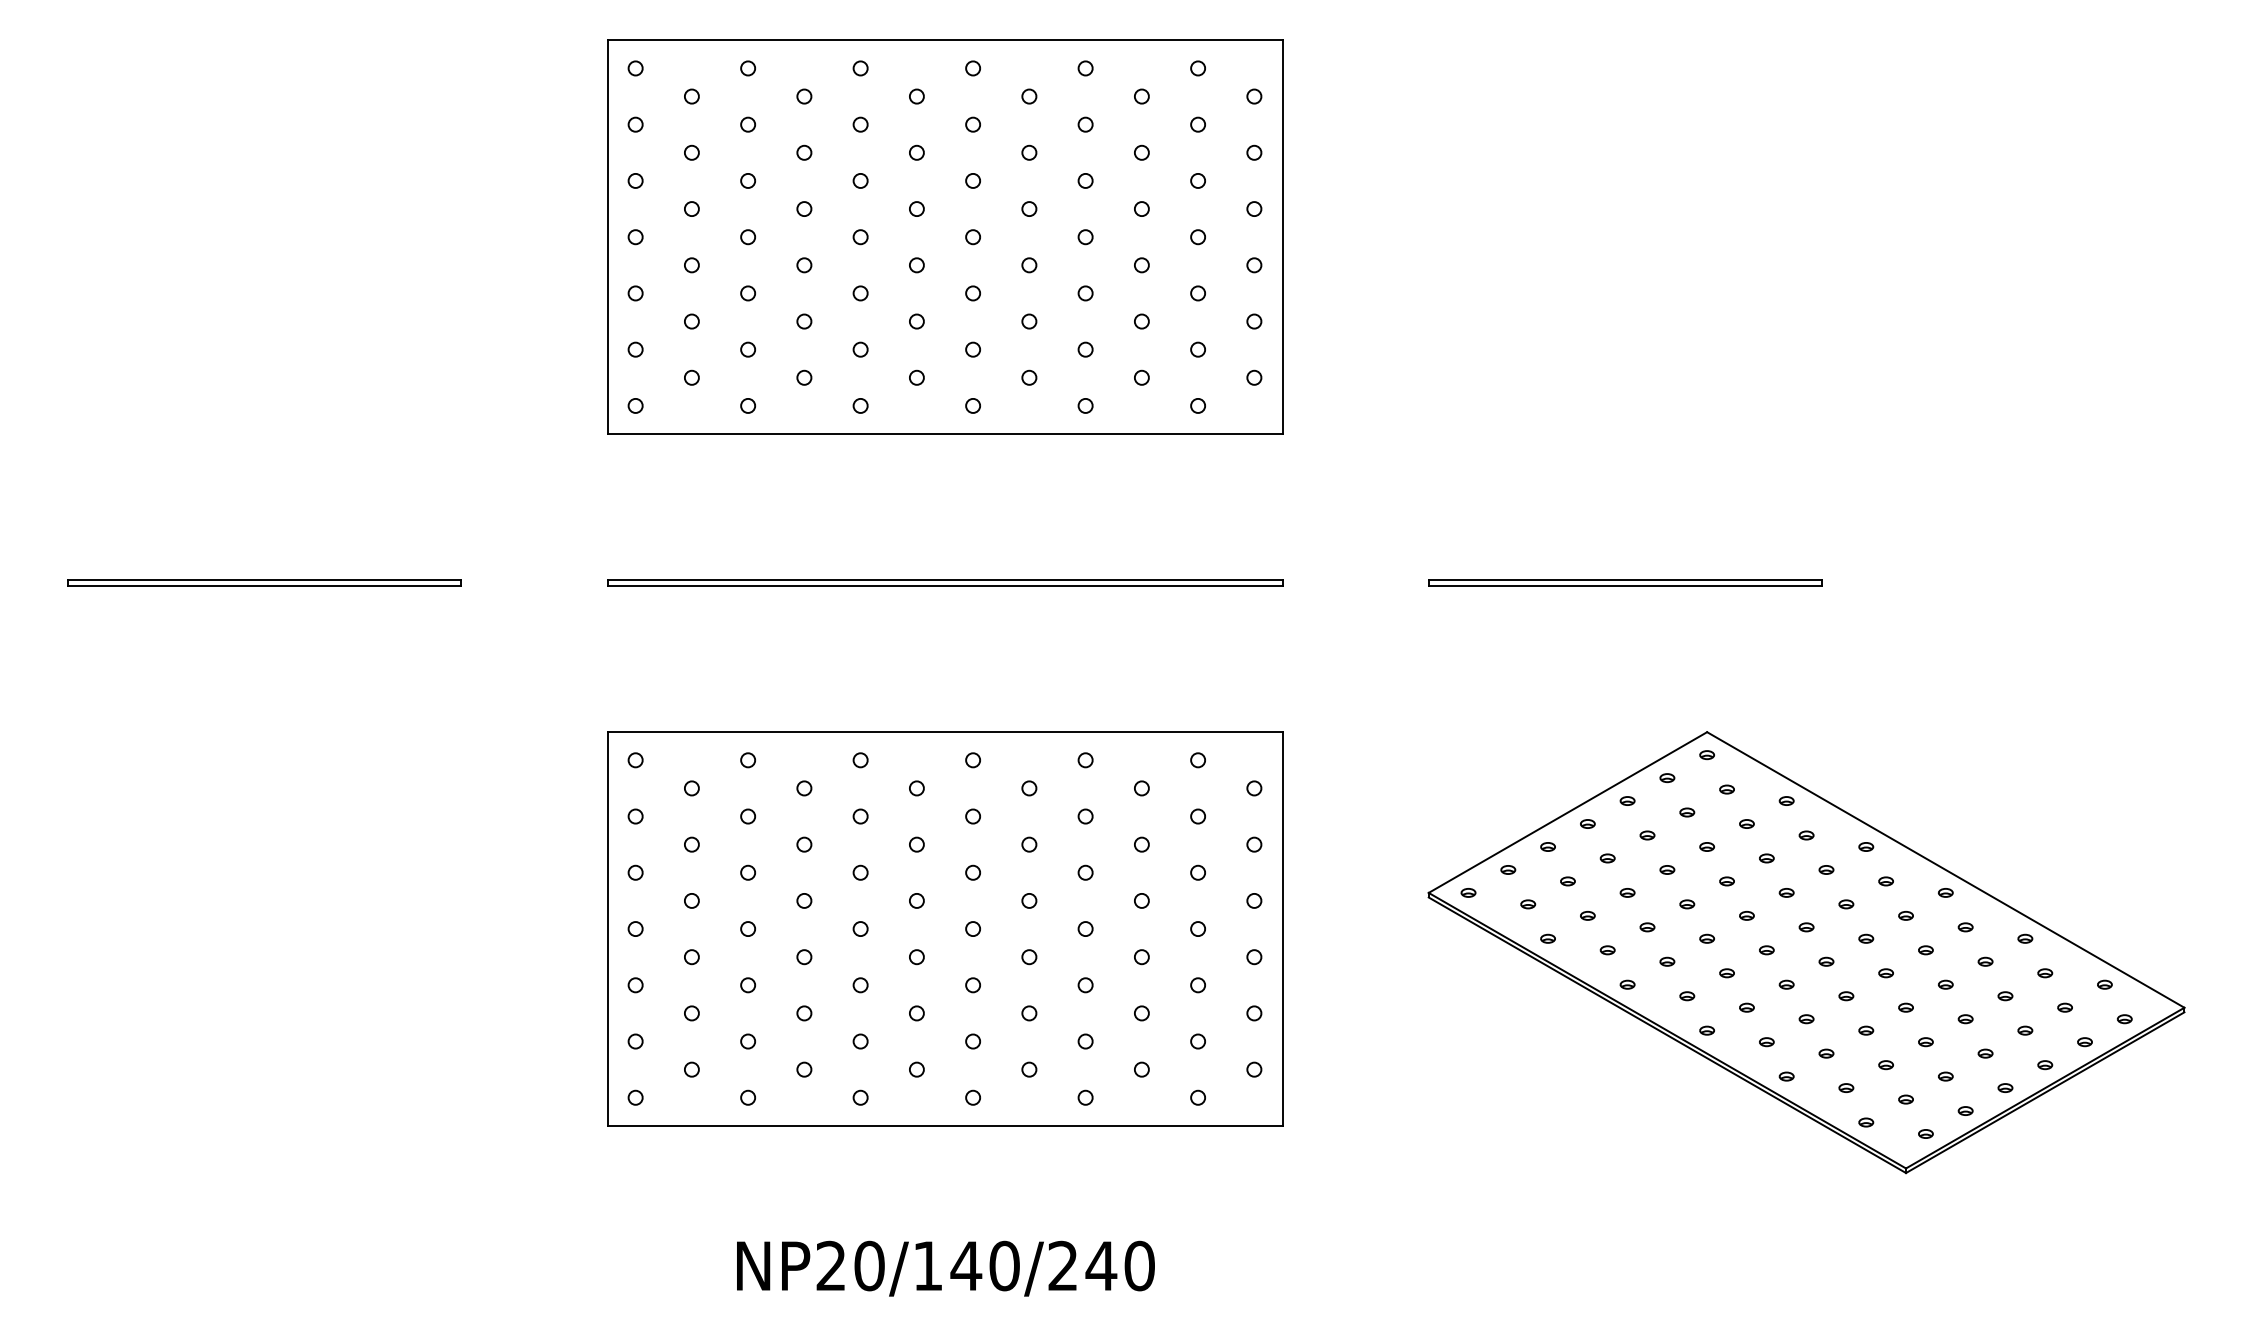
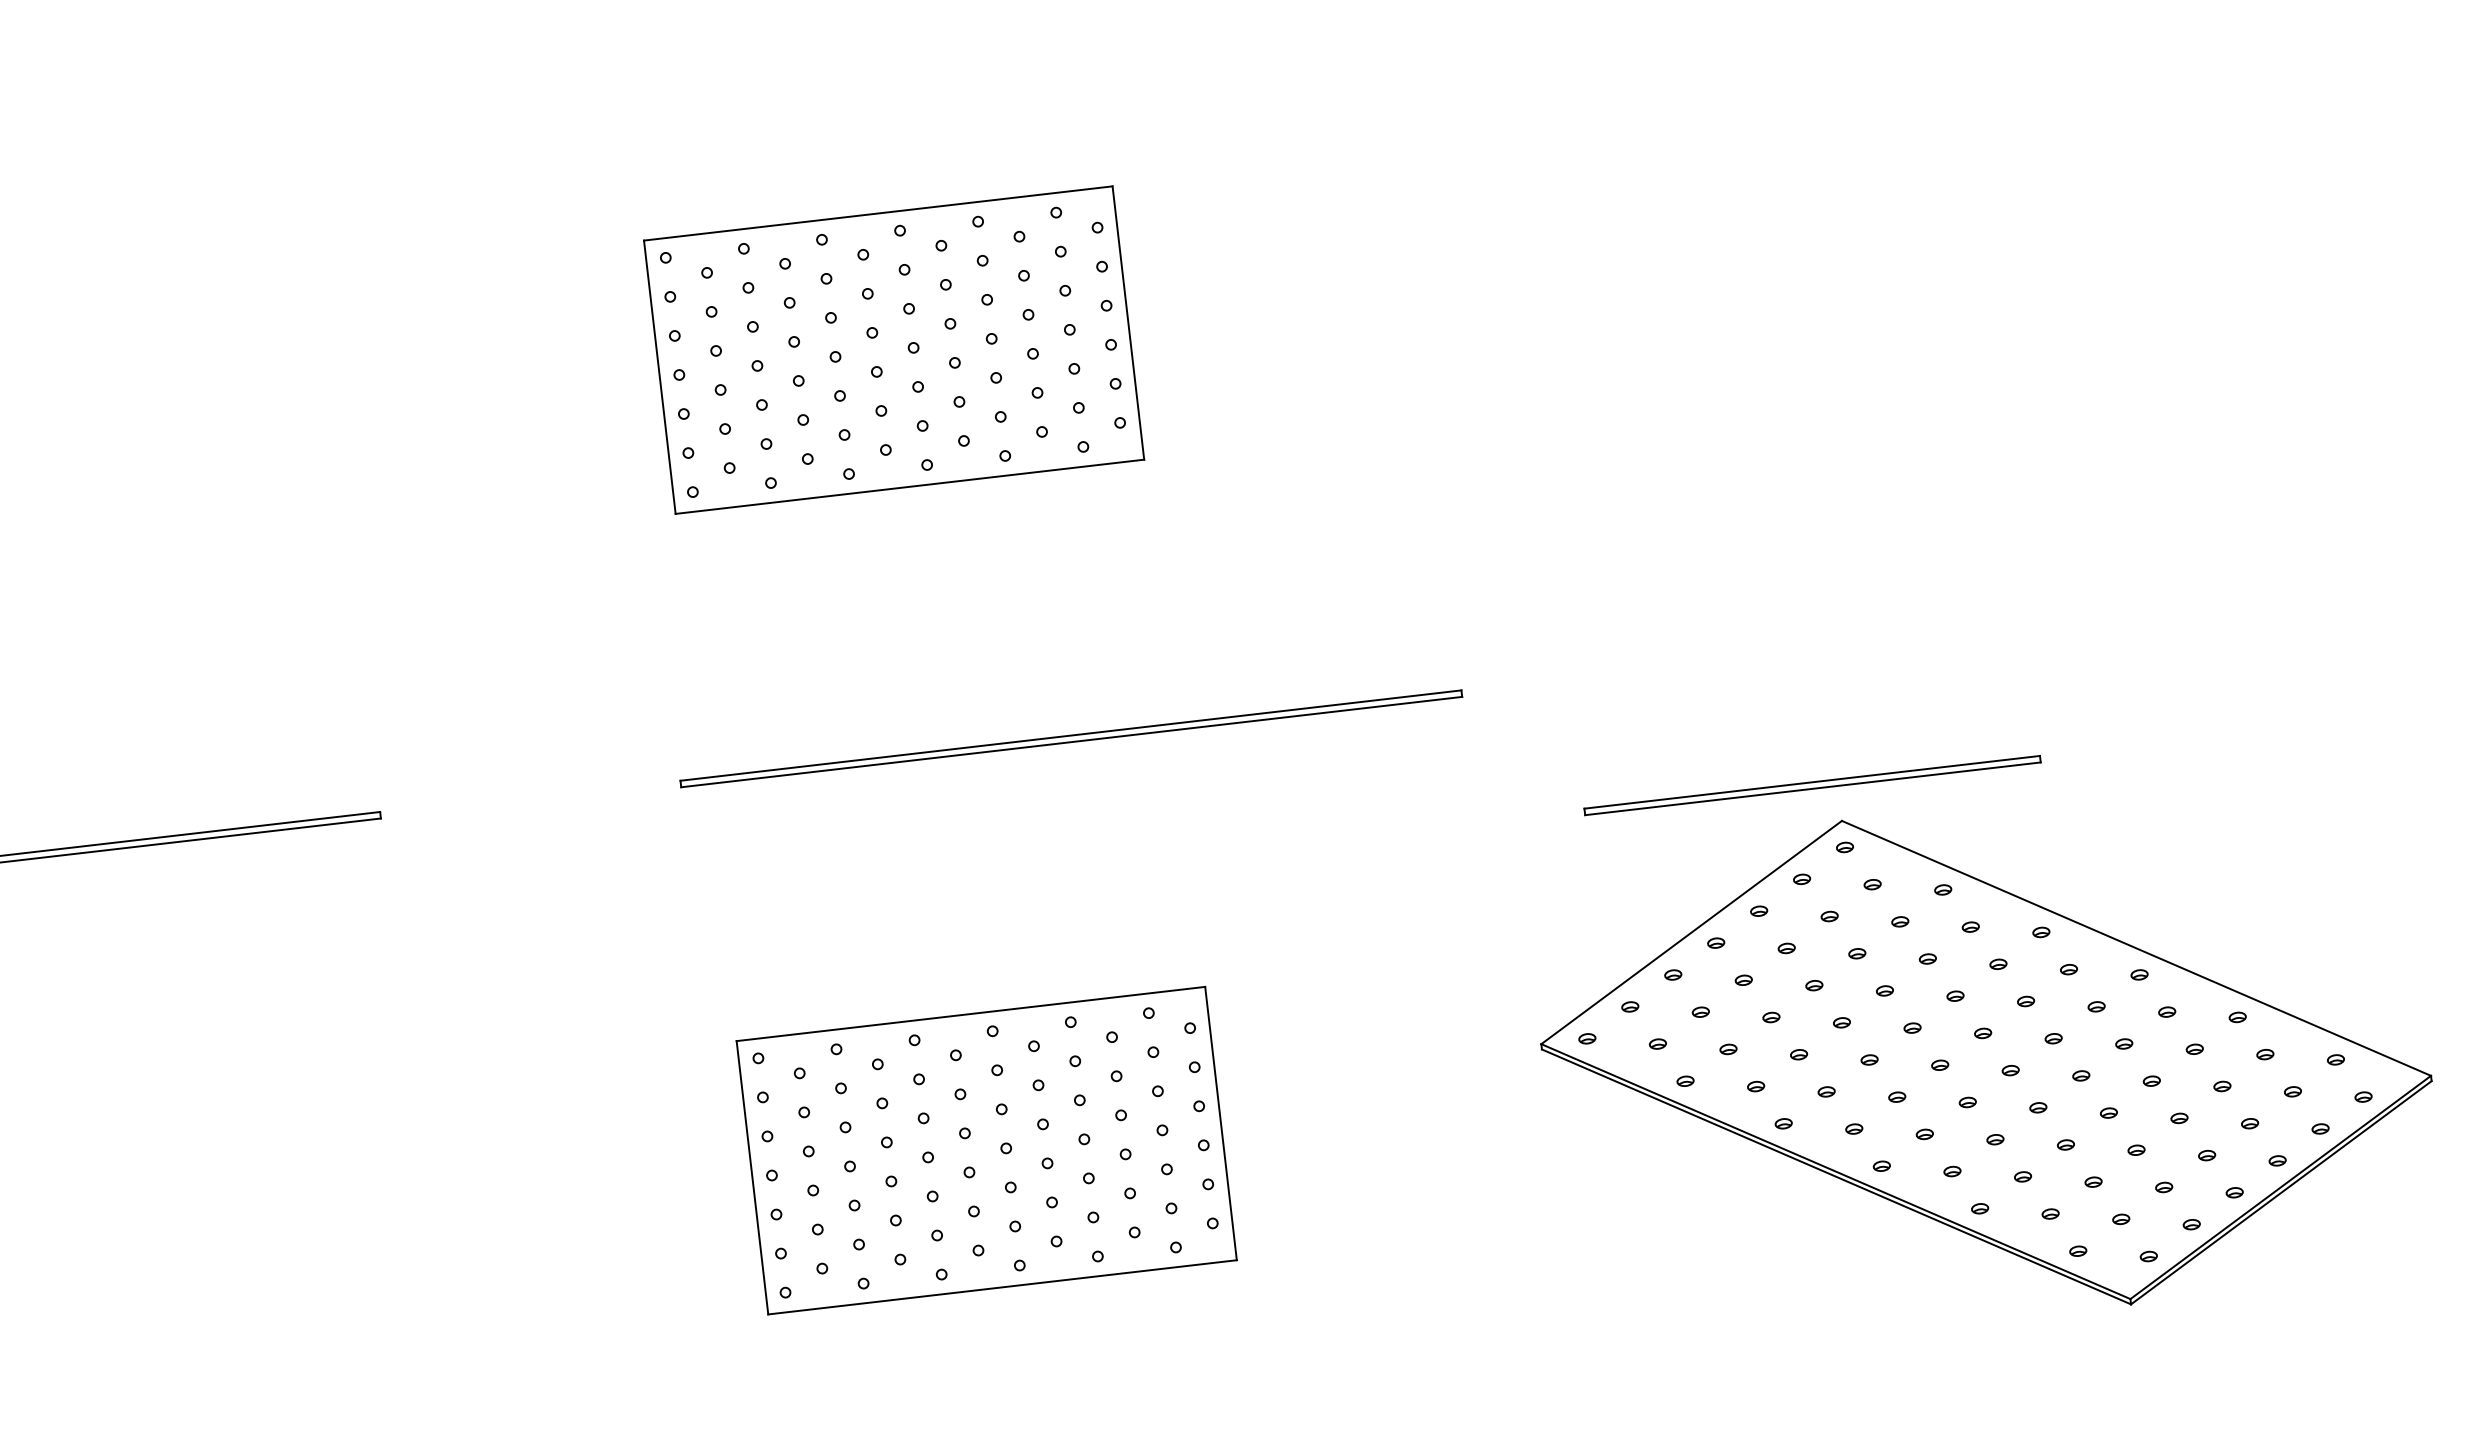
part: (945, 236) -> (894, 349), size x0.6
part: (945, 582) -> (1071, 738), moved
part: (1625, 582) -> (1812, 784), moved
part: (945, 928) -> (986, 1150), size x0.6

